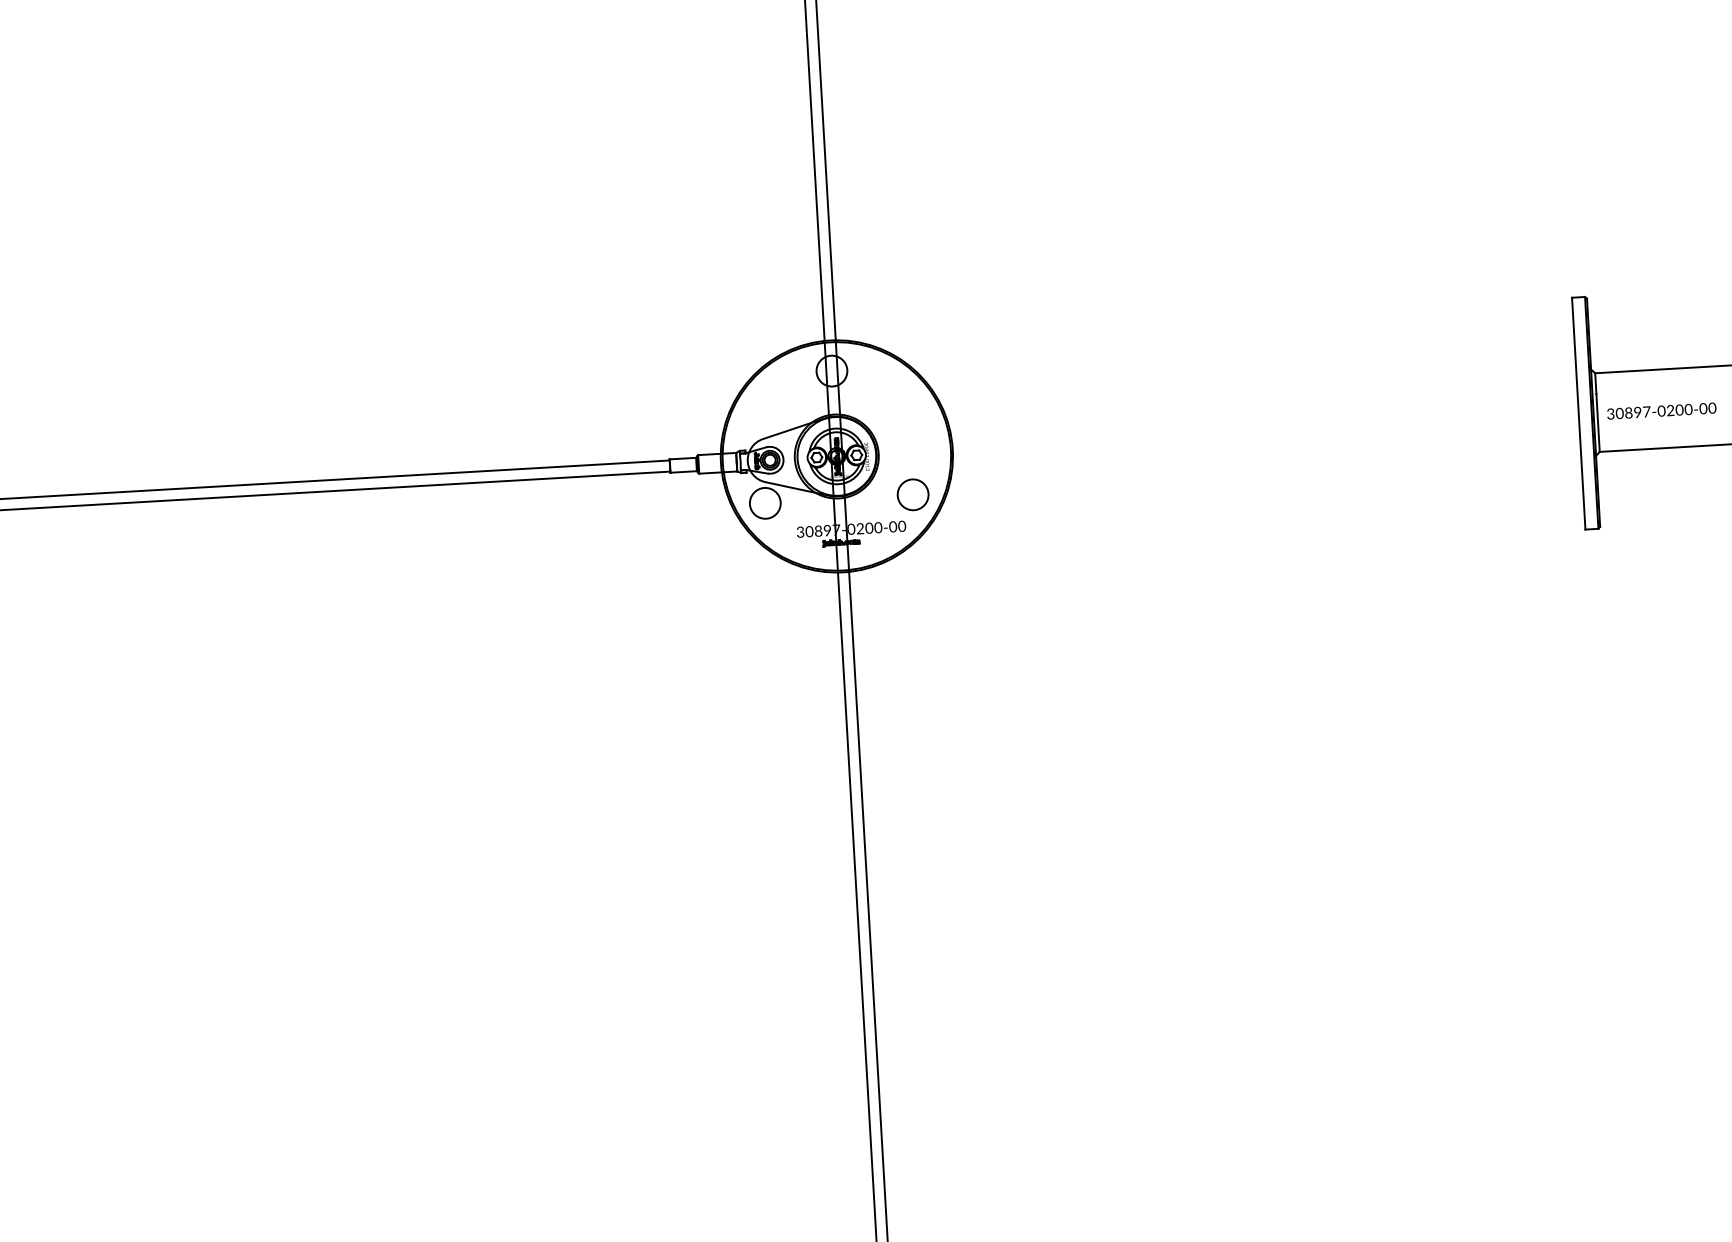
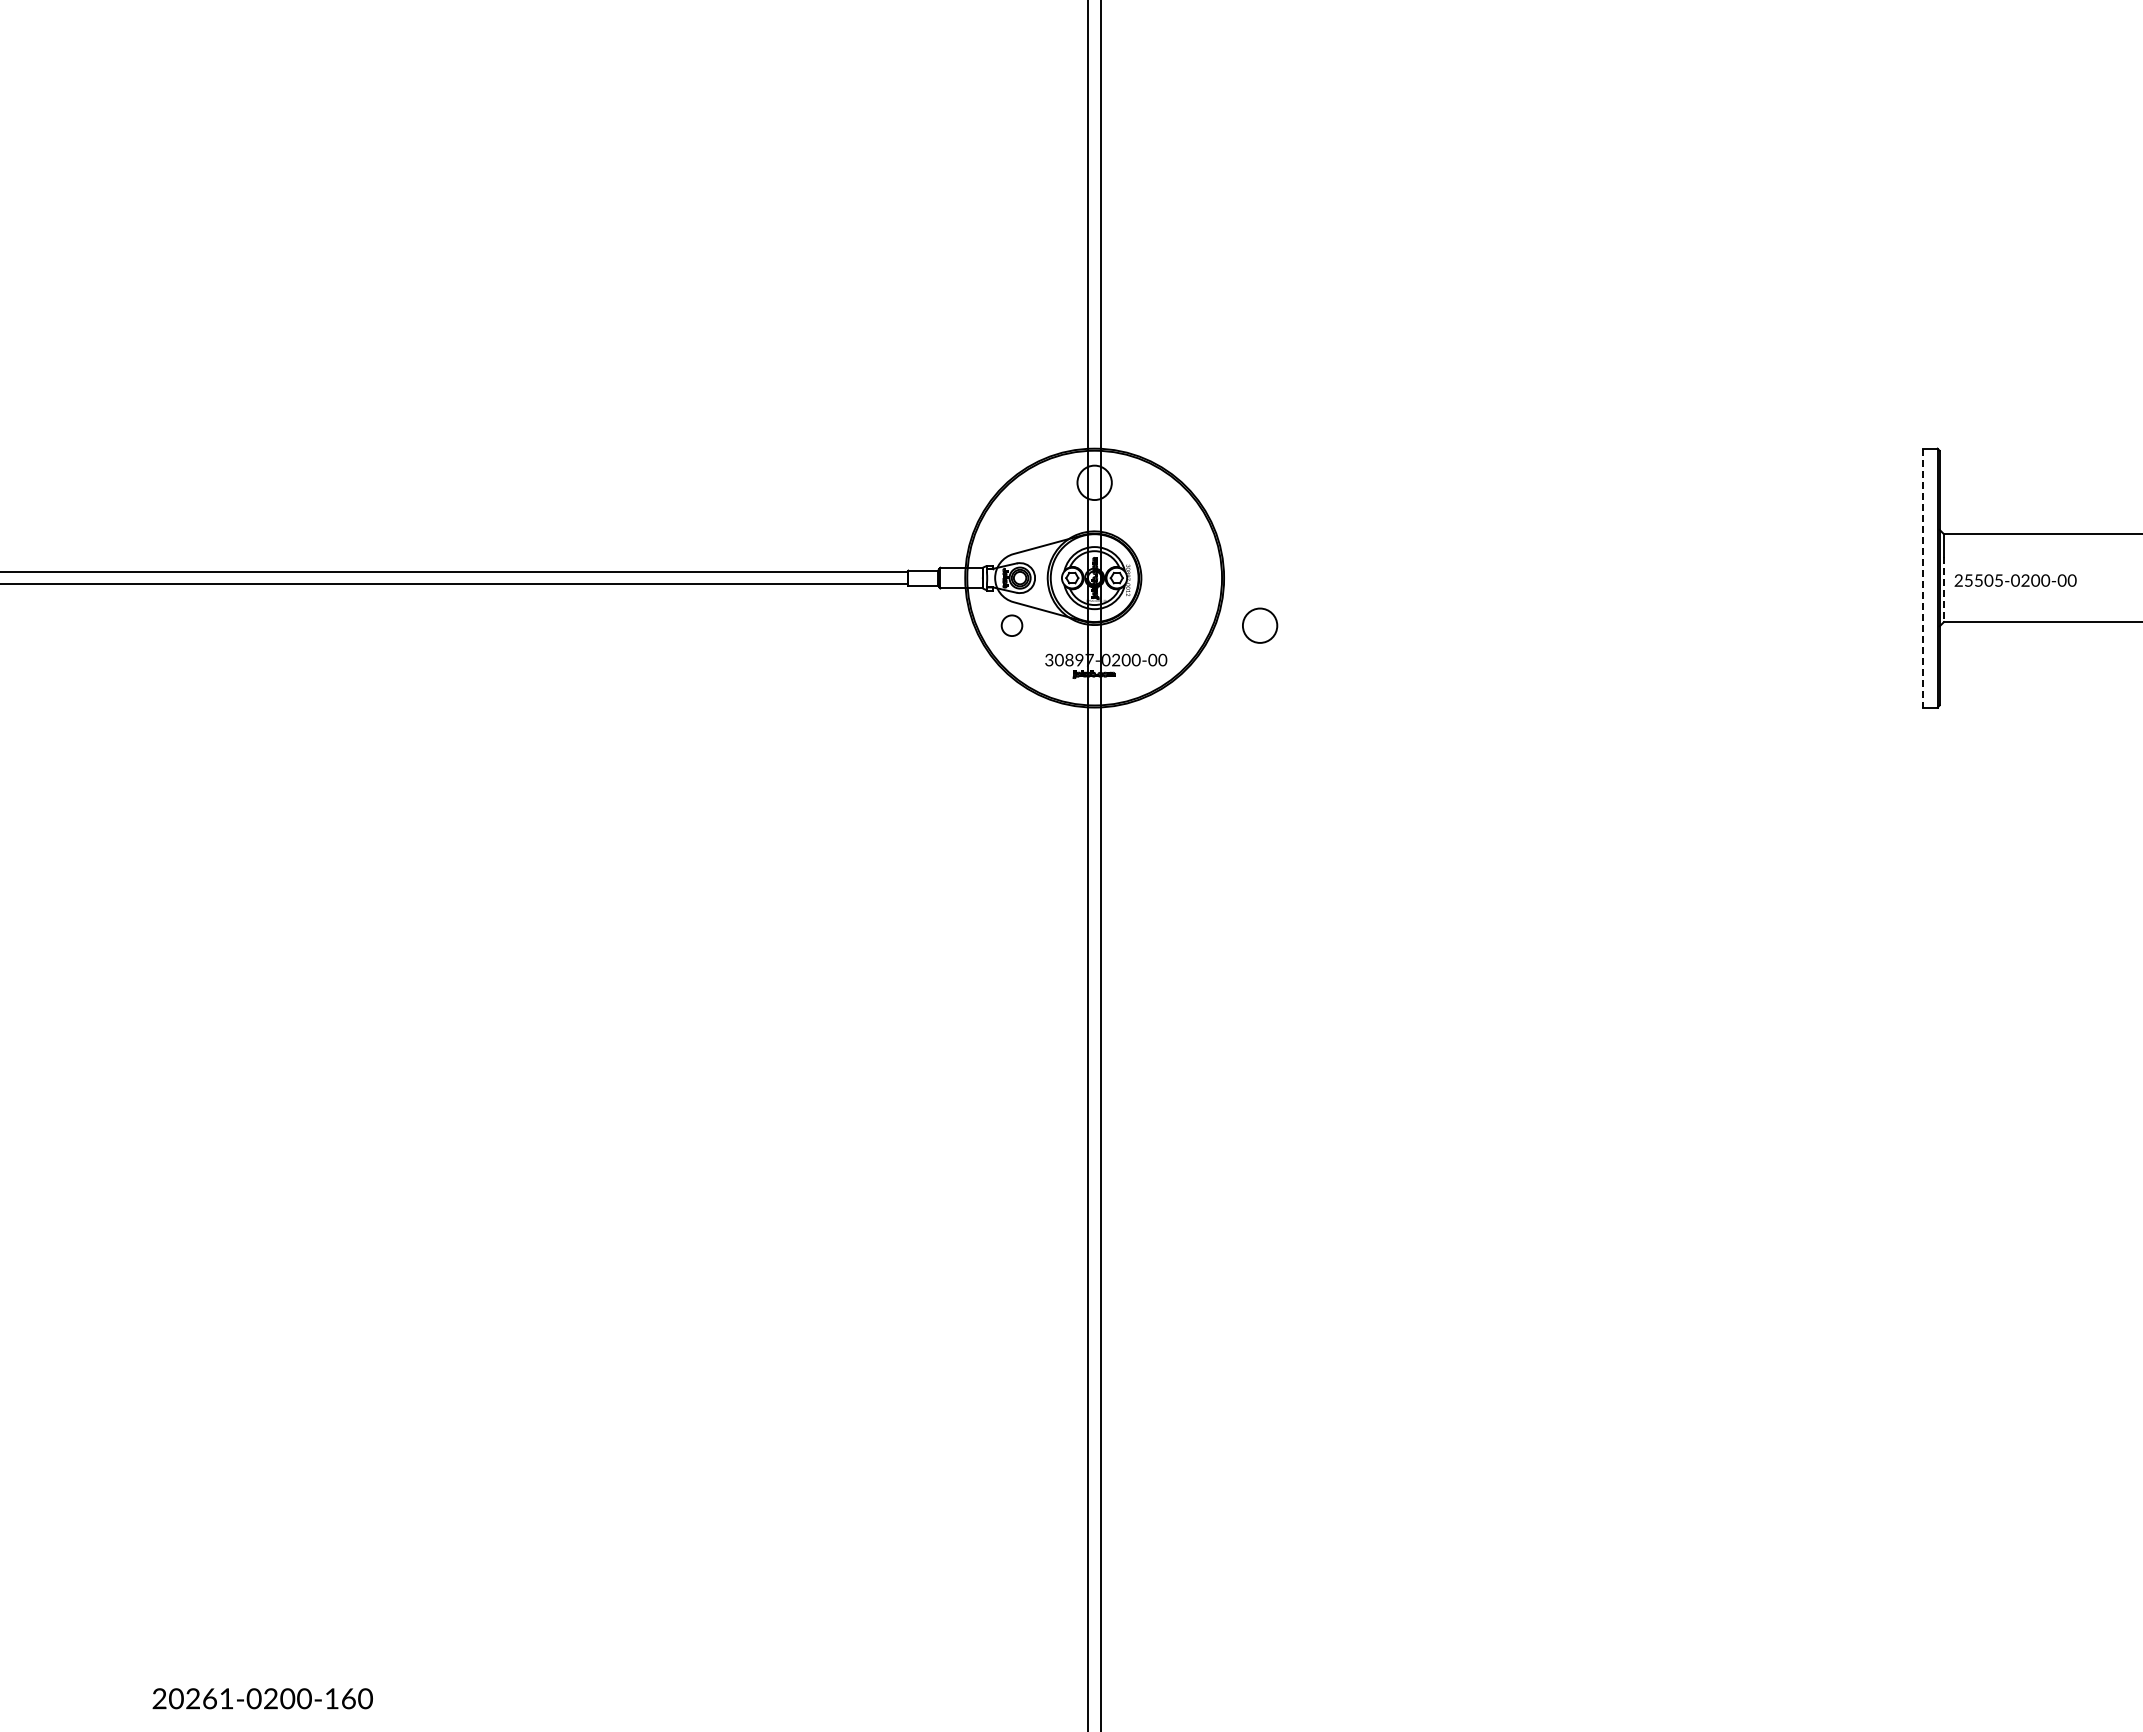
text: (1628, 412) -> (1978, 580), 30897-0200-00 -> 25505-0200-00
line: (1579, 413) -> (1923, 578), solid -> dashed
line: (1598, 423) -> (1944, 590), solid -> dashed
circle: (913, 494) -> (1260, 625), moved
circle: (764, 503) -> (1011, 625), size x0.6

